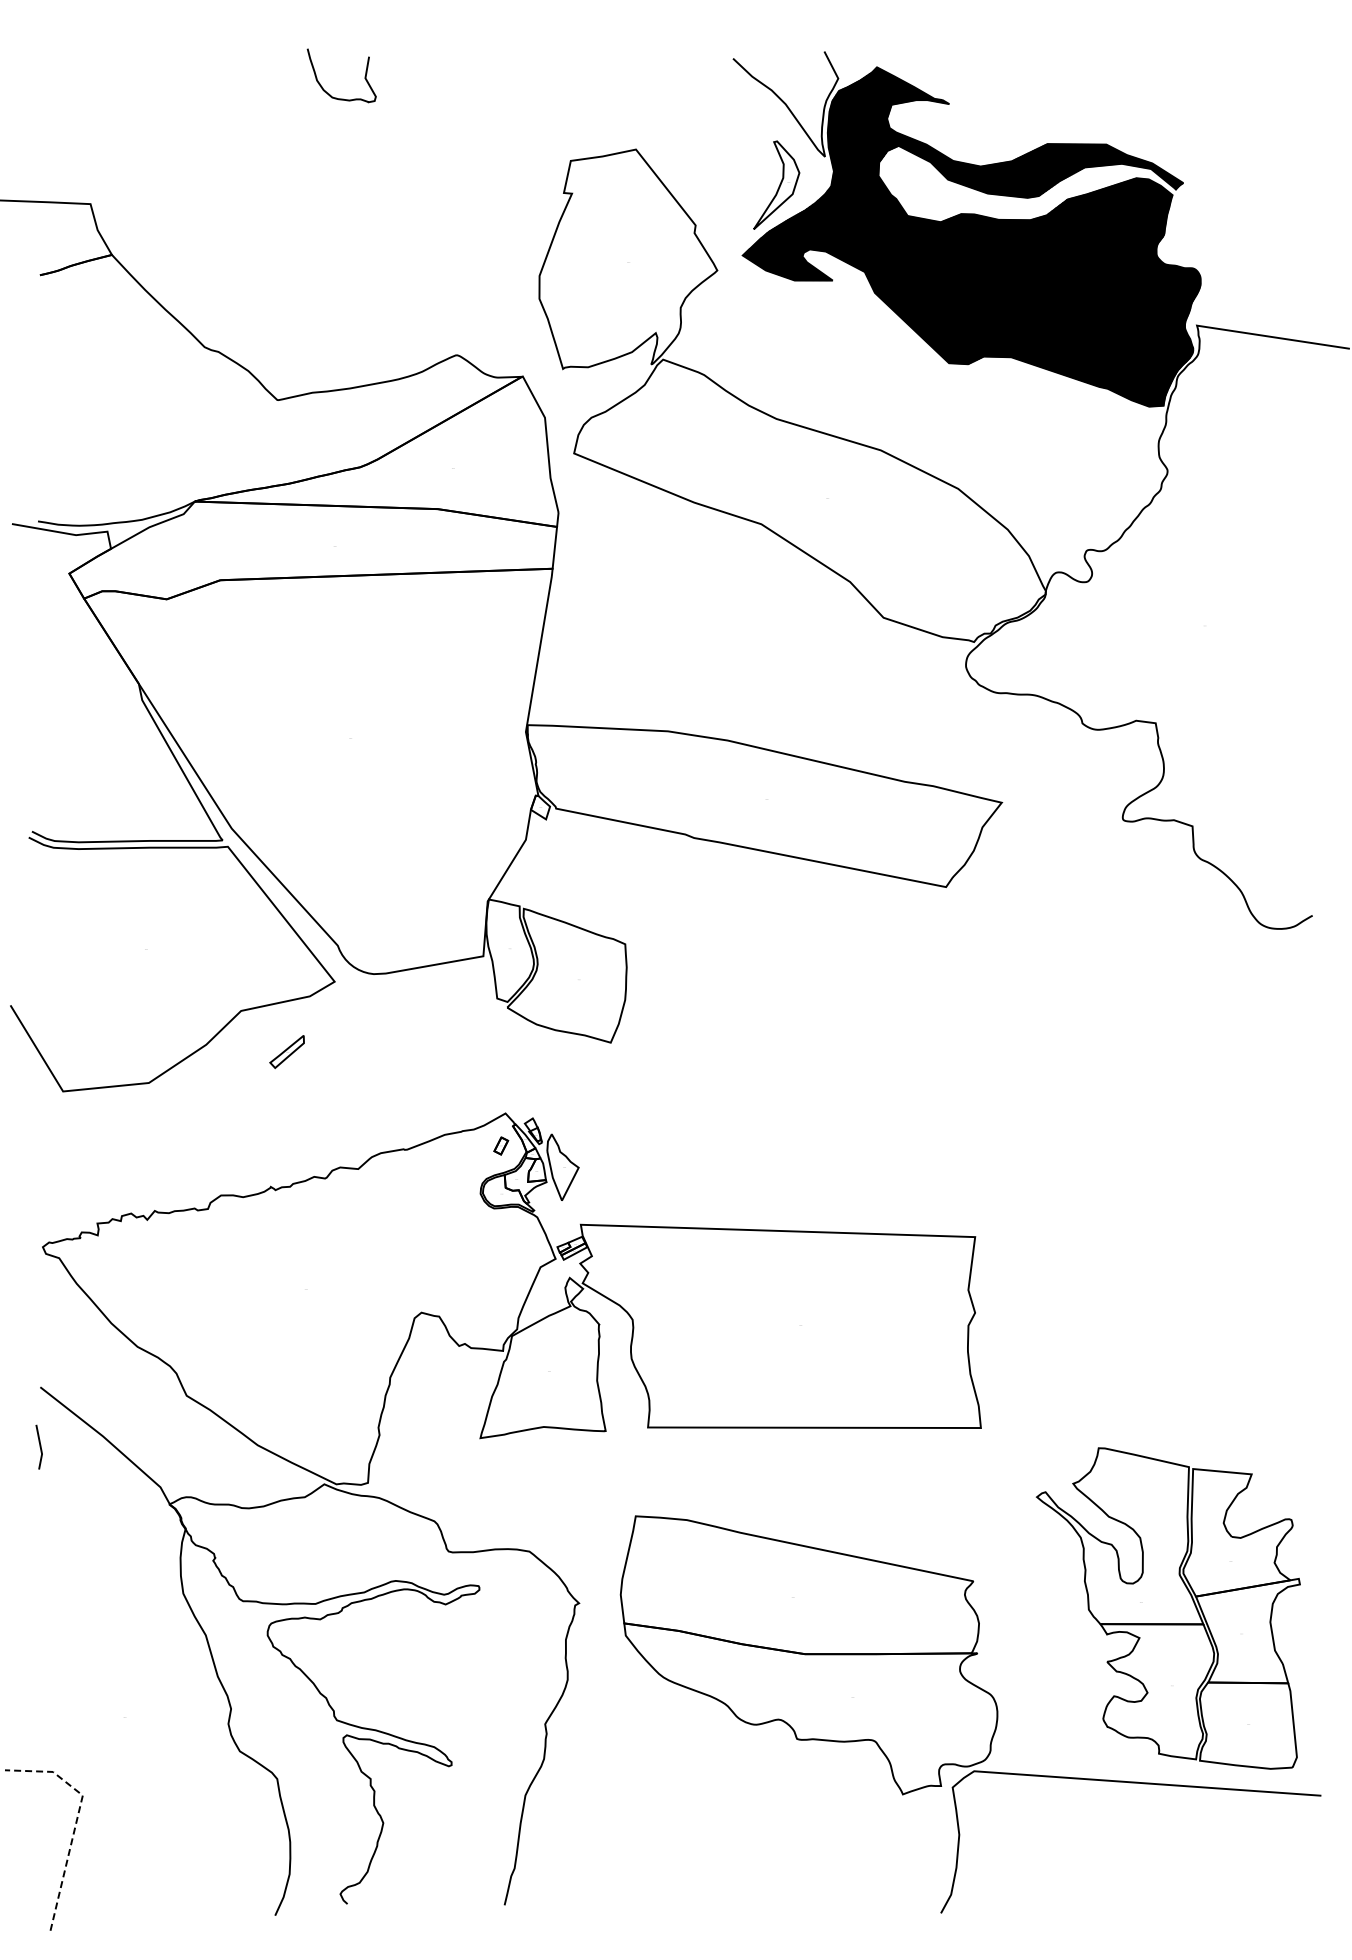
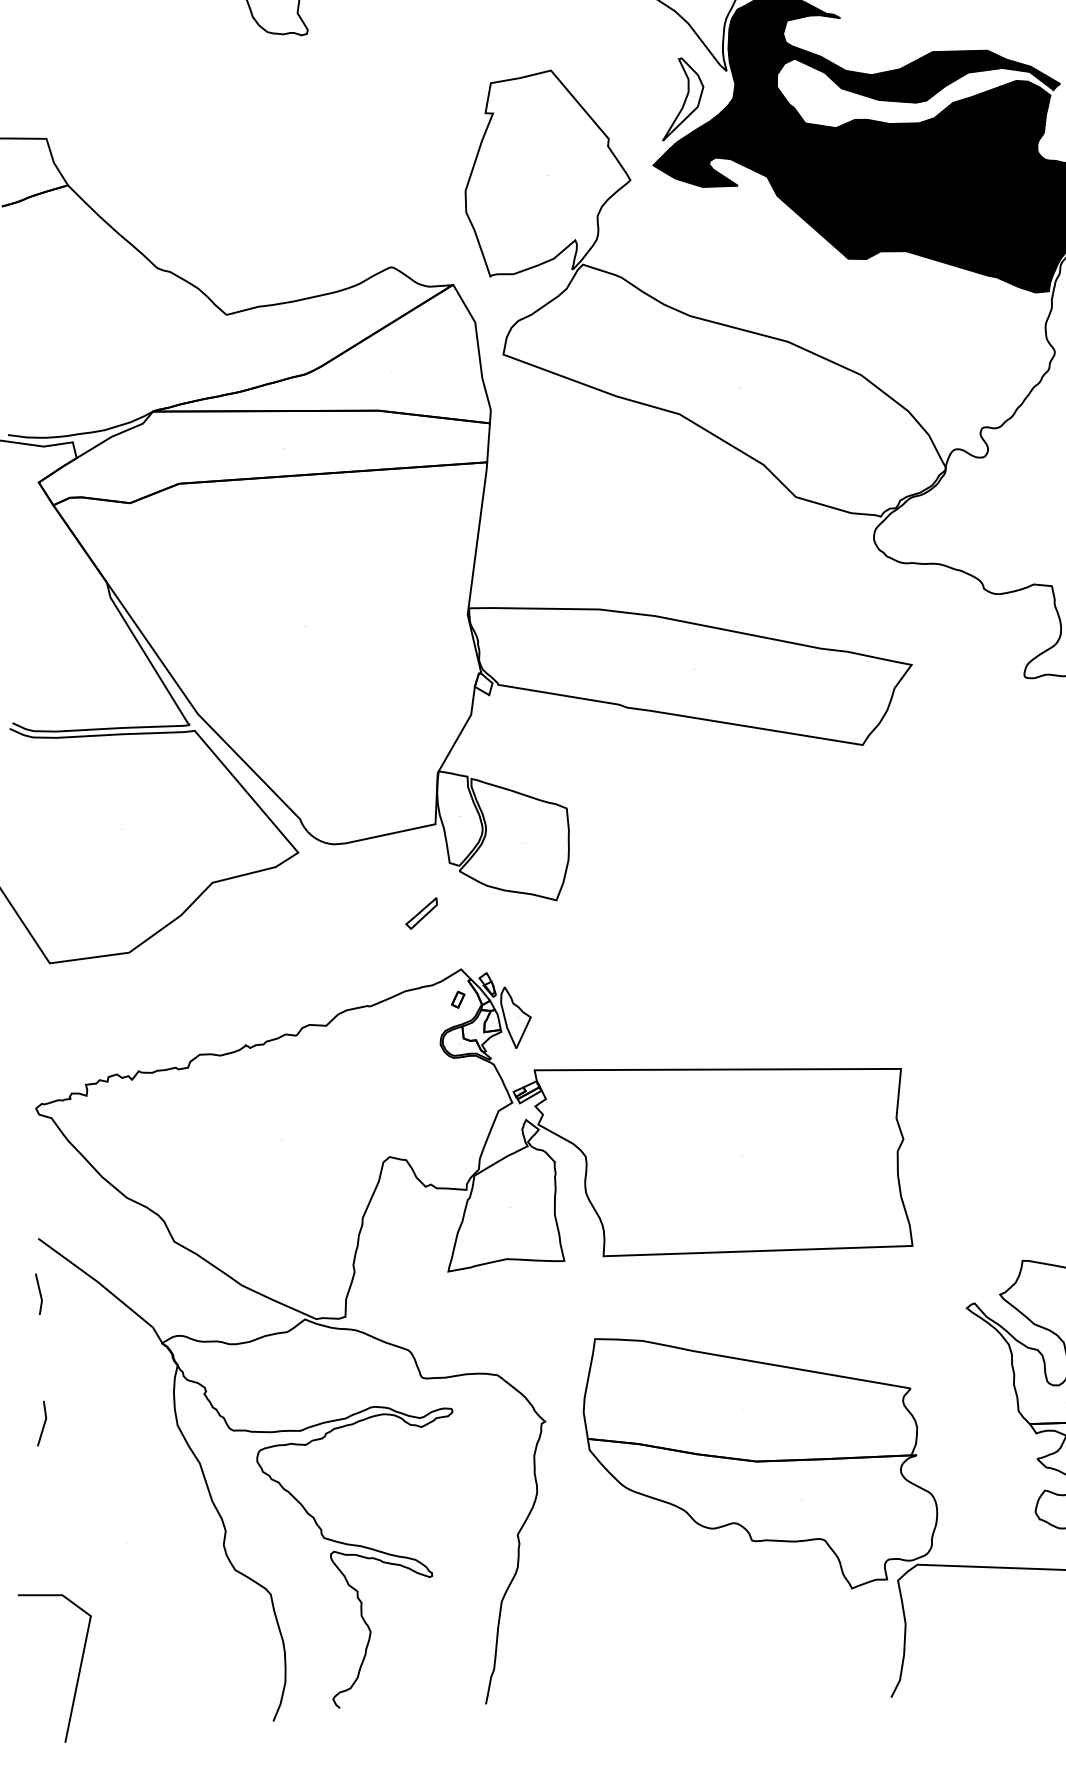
part: (286, 1052) -> (421, 914), moved
line: (38, 1588) -> (43, 1425), added
line: (77, 1819) -> (86, 1638), dashed -> solid

